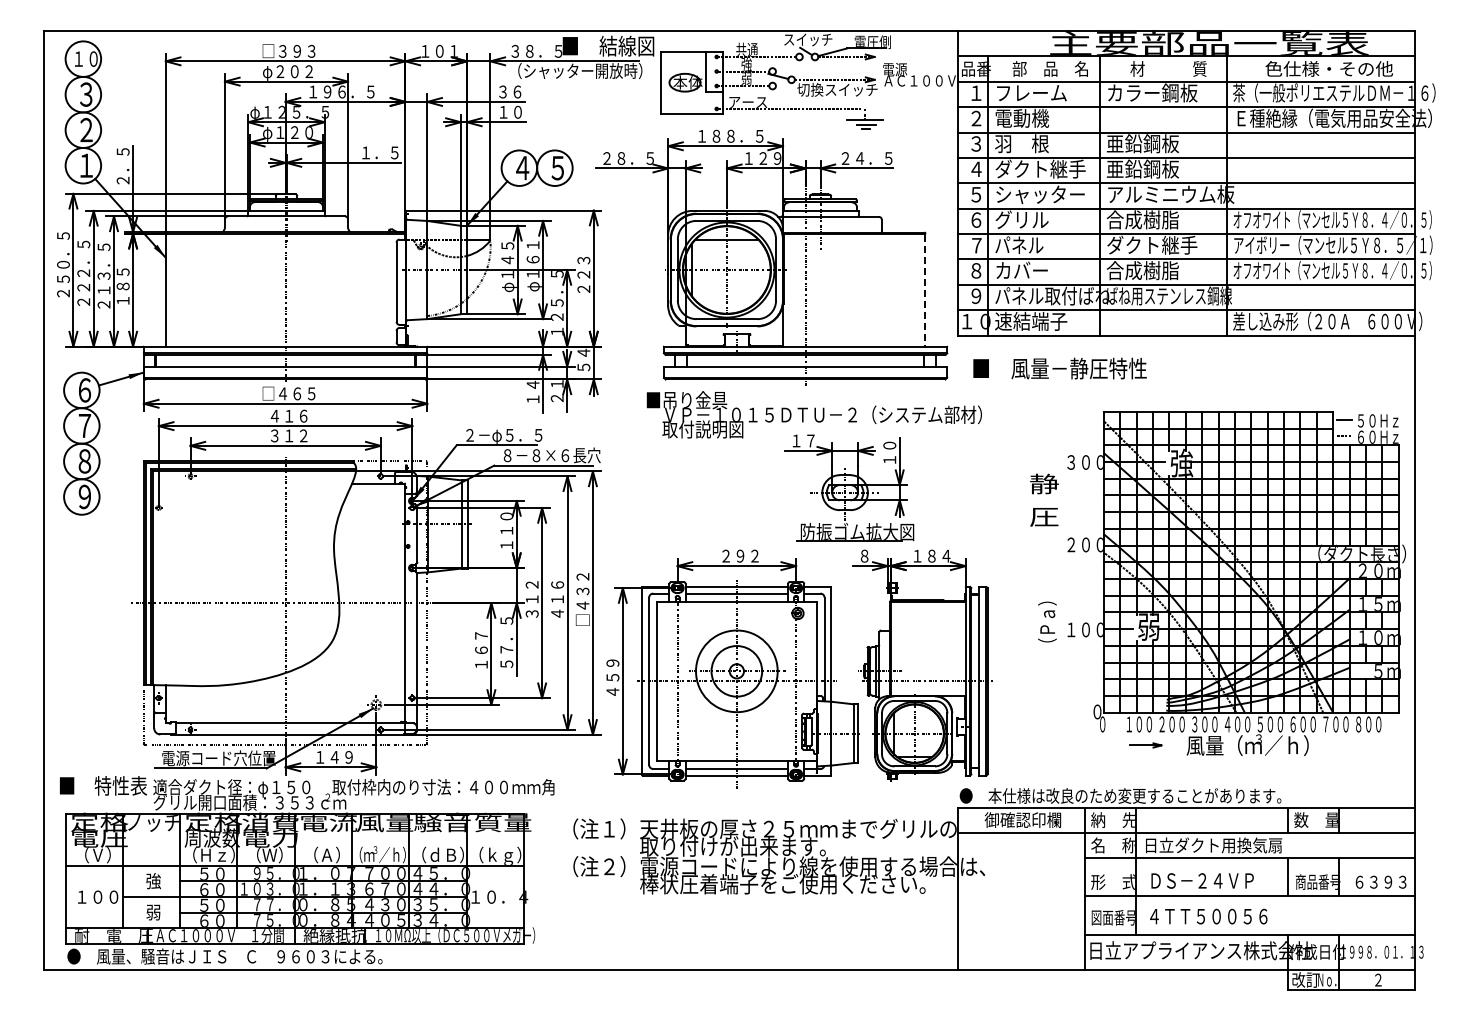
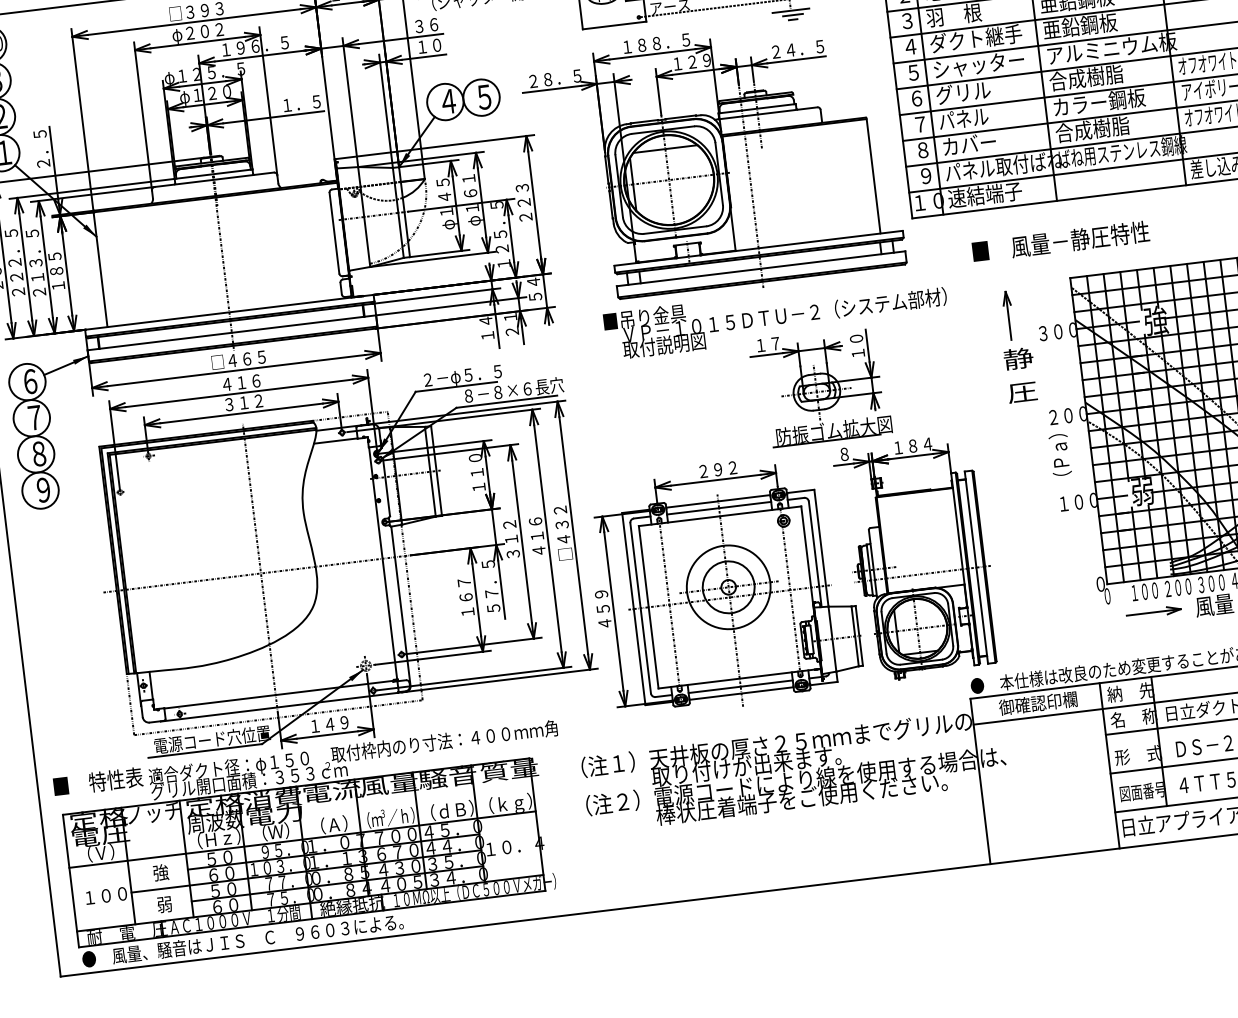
text: (1152, 244) -> (1099, 101), ダクト継手 -> カラー鋼板
line: (925, 290) -> (873, 176), dashed -> solid
text: (1059, 368) -> (1060, 241), moved
part: (1039, 440) -> (1008, 315), added
text: (1047, 621) -> (1060, 454), moved
part: (1145, 745) -> (1153, 612), size x1.67

